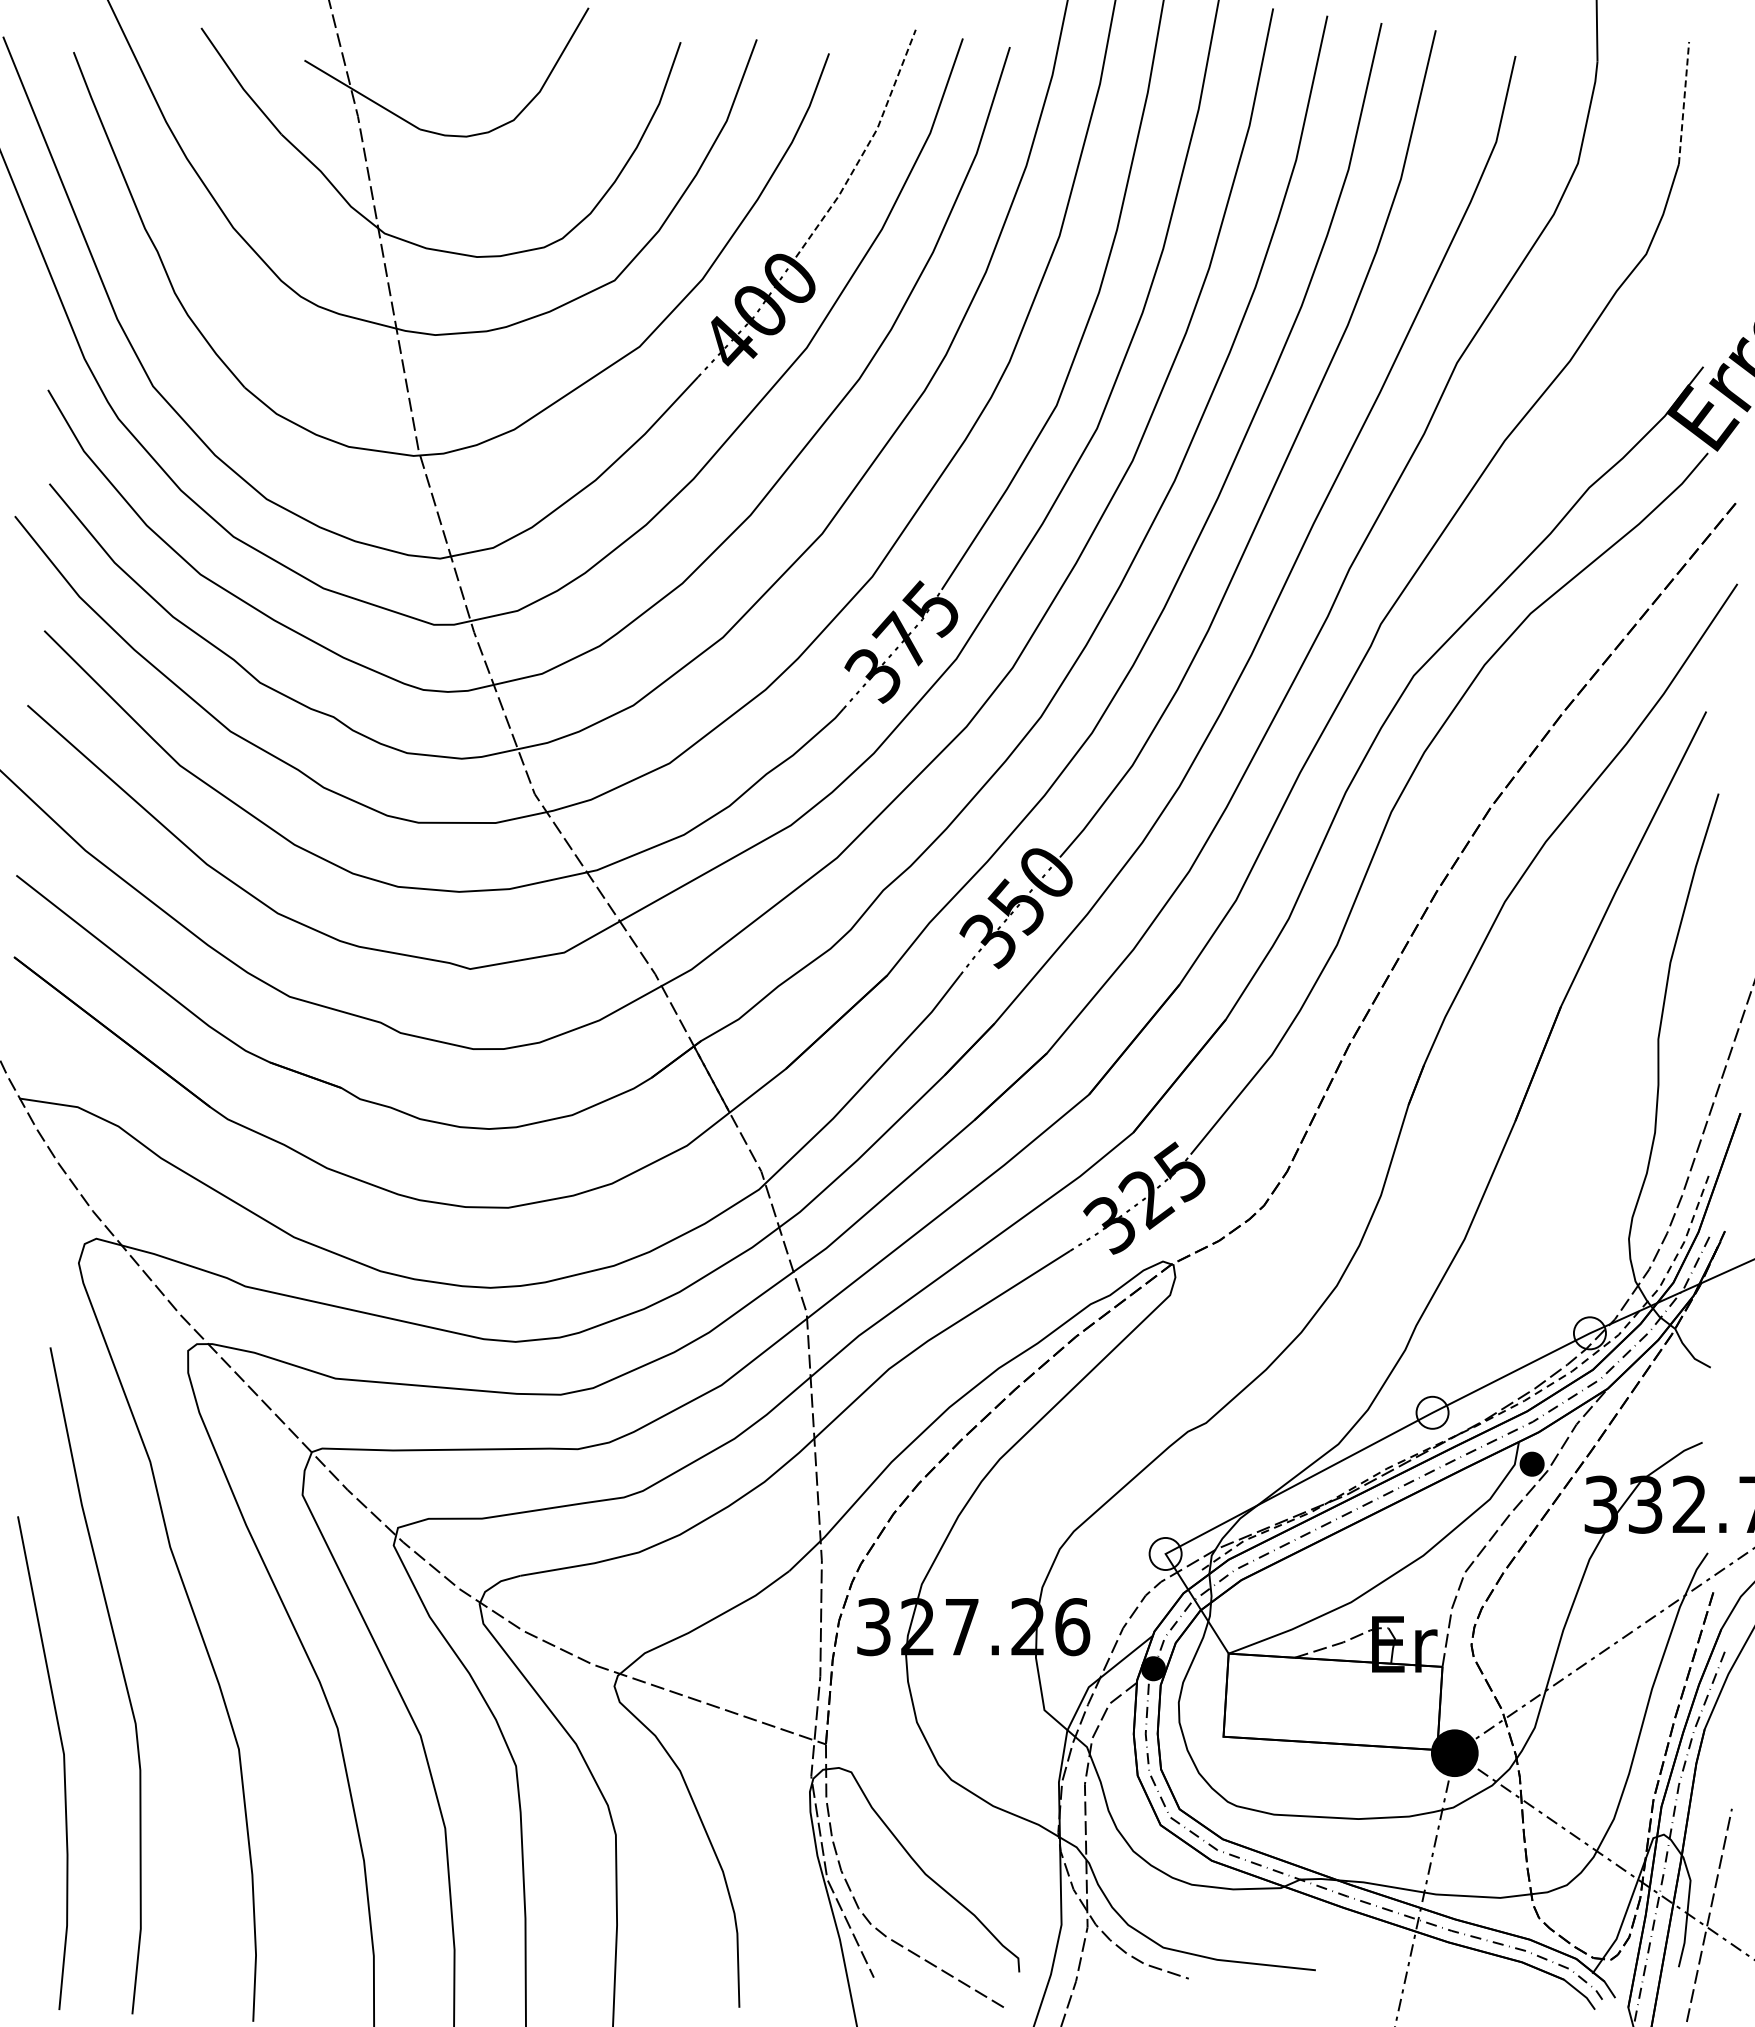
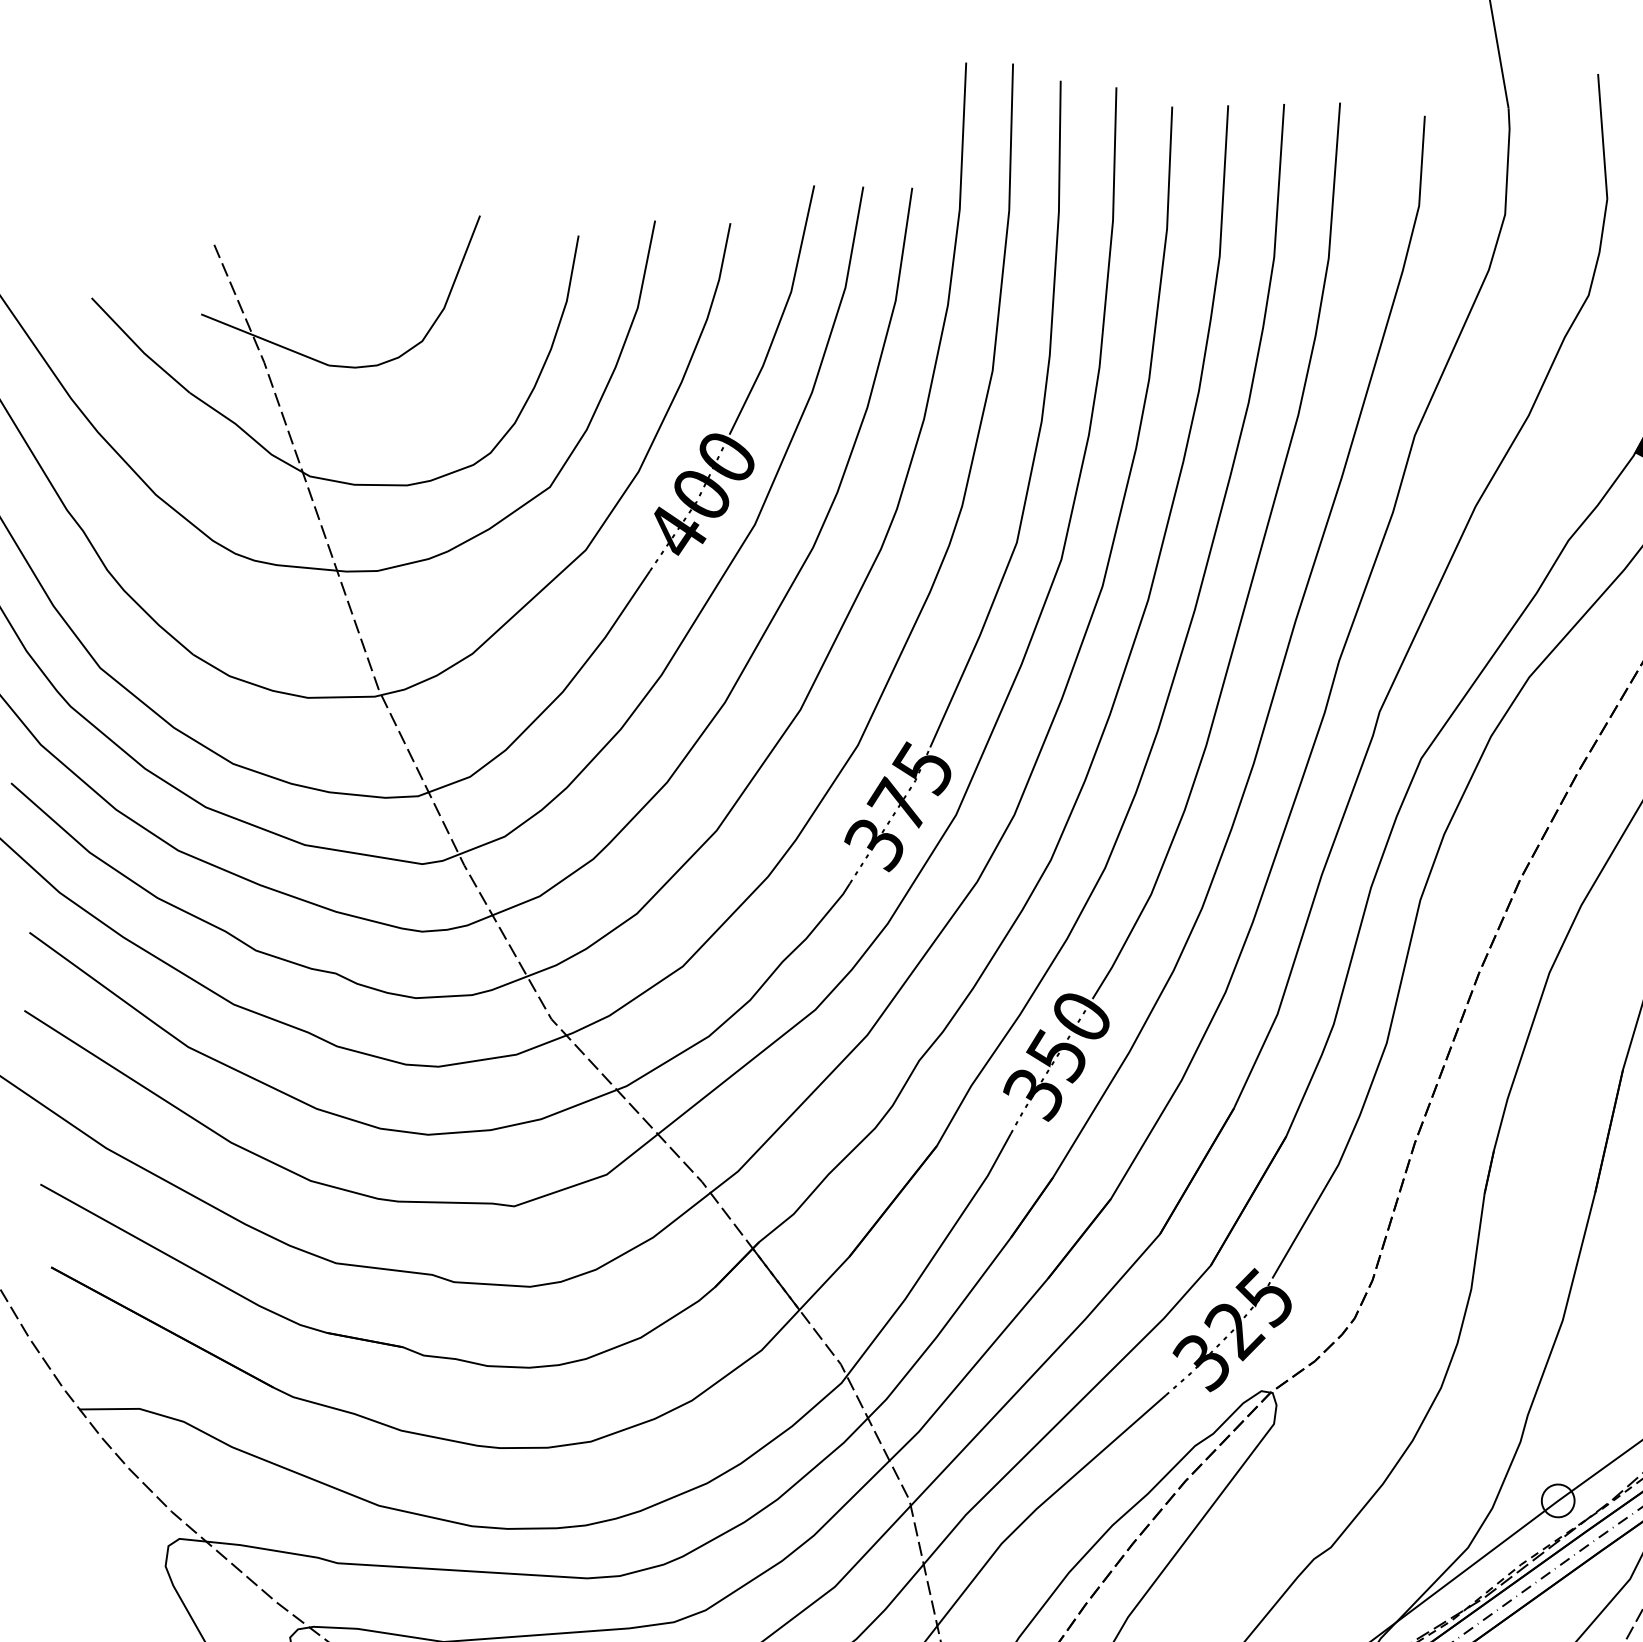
line: (1684, 102) -> (1603, 135), dashed -> solid
line: (865, 148) -> (782, 313), dashed -> solid

